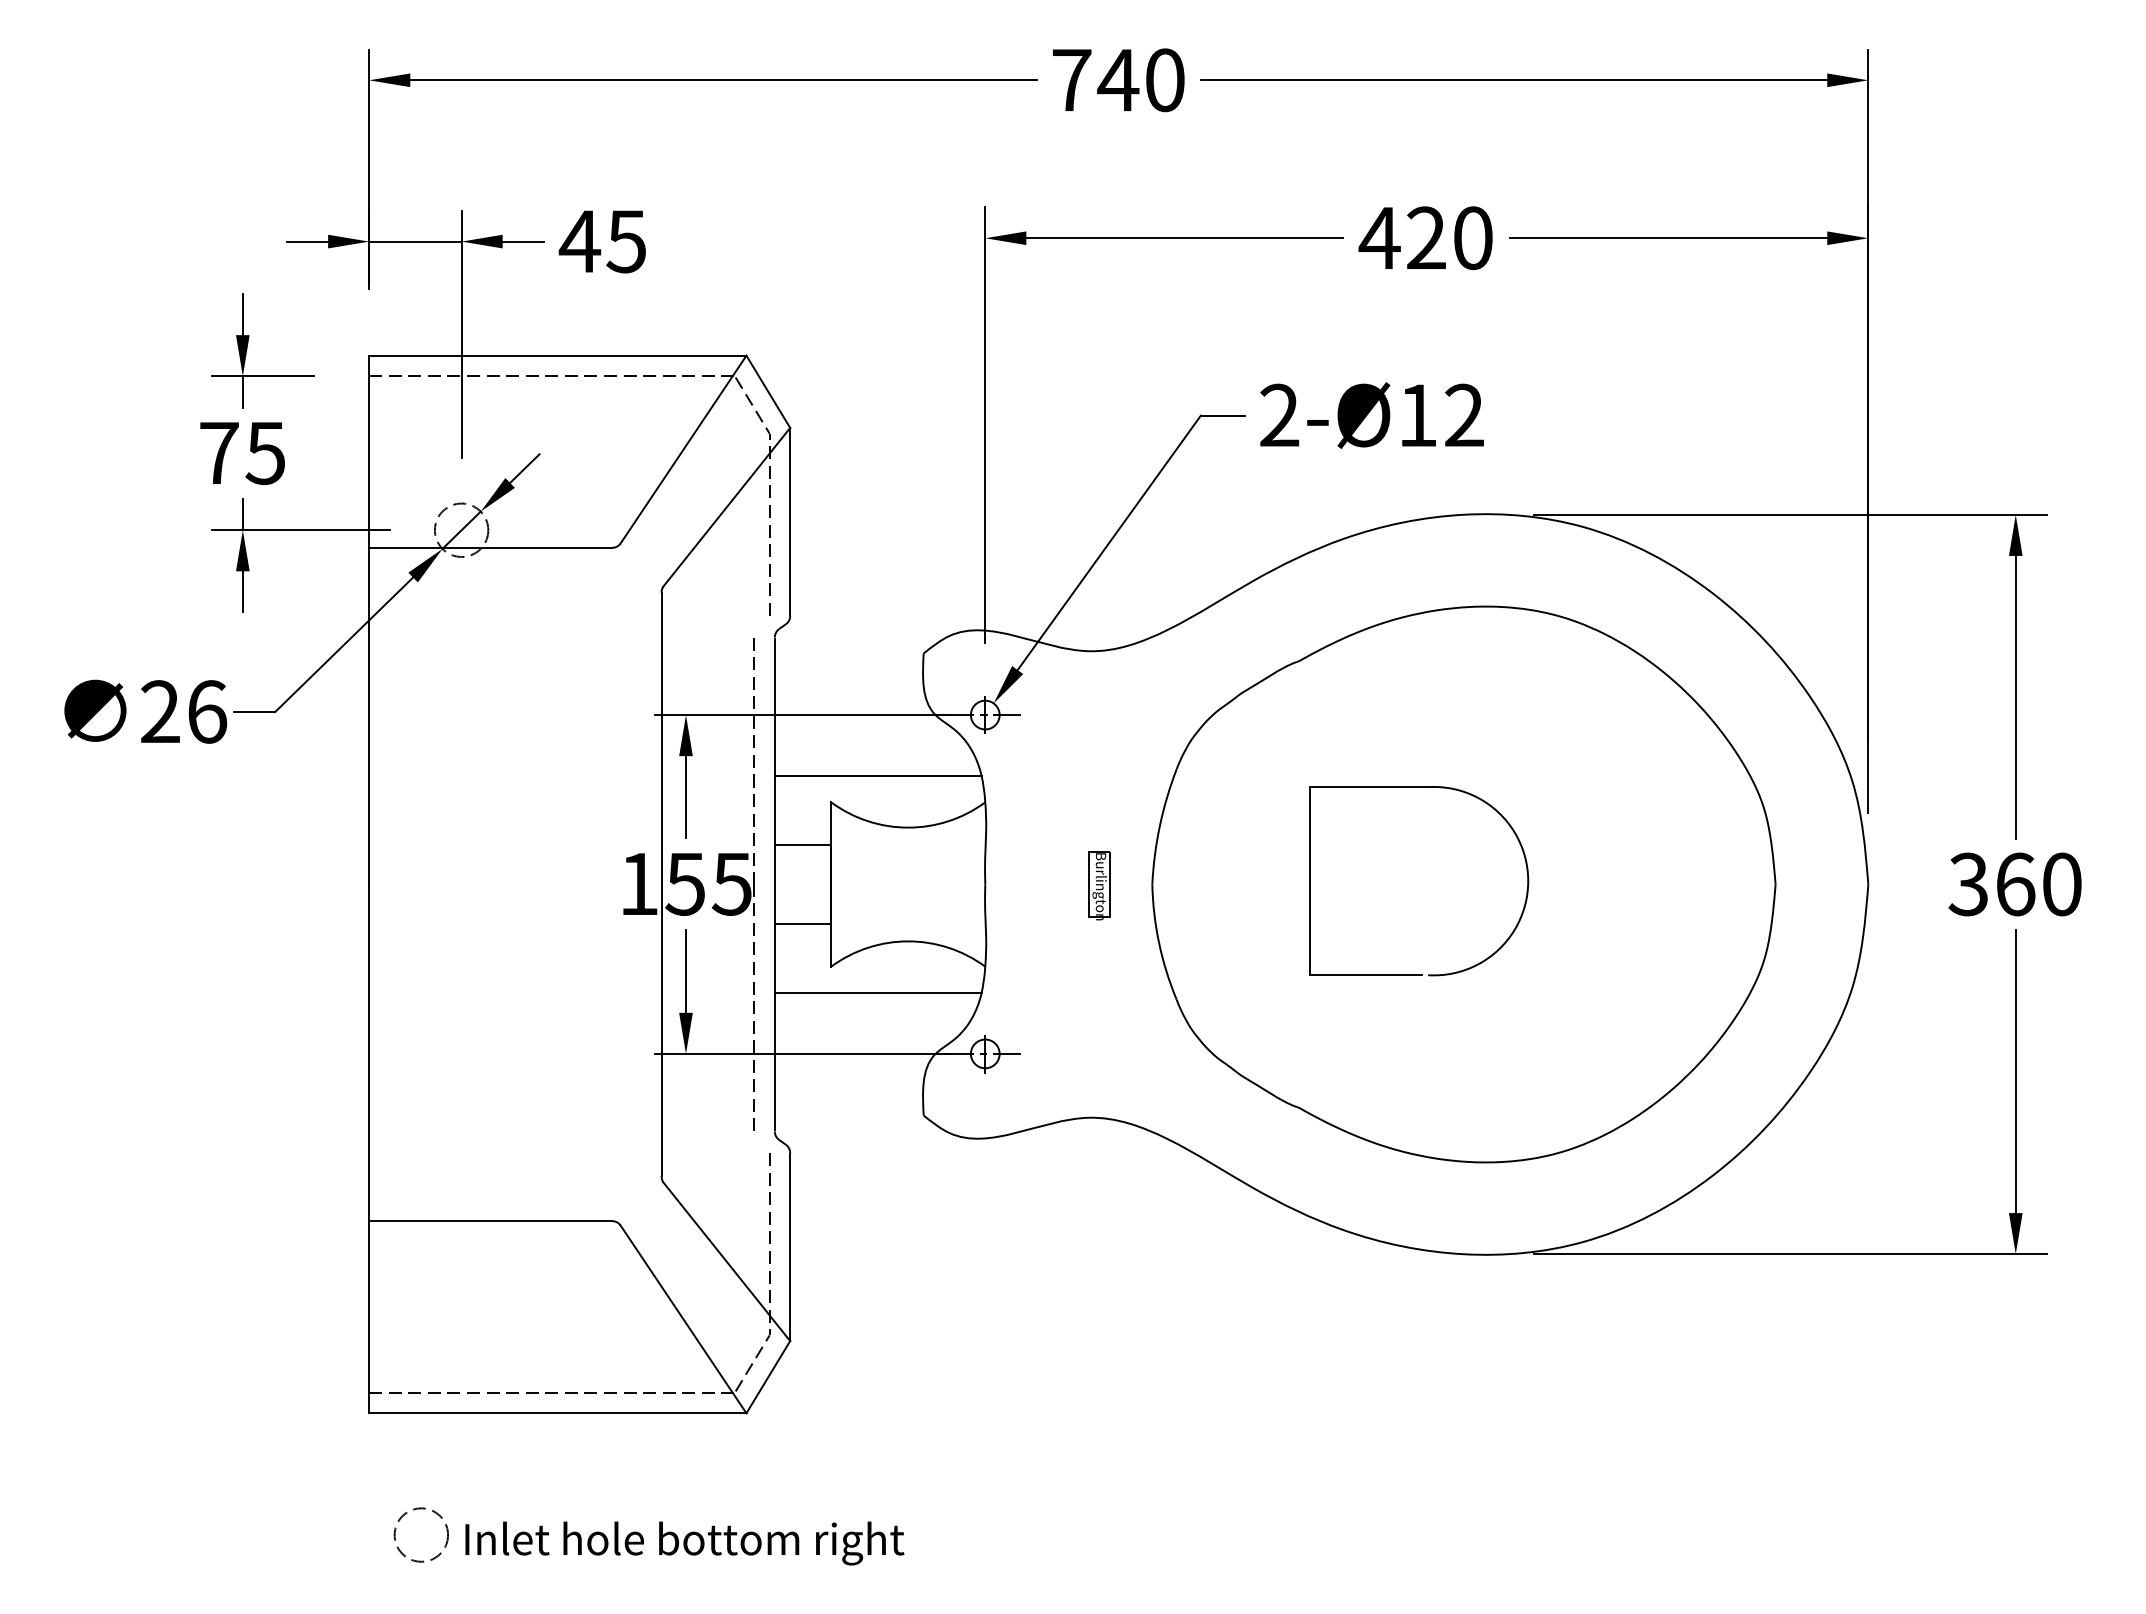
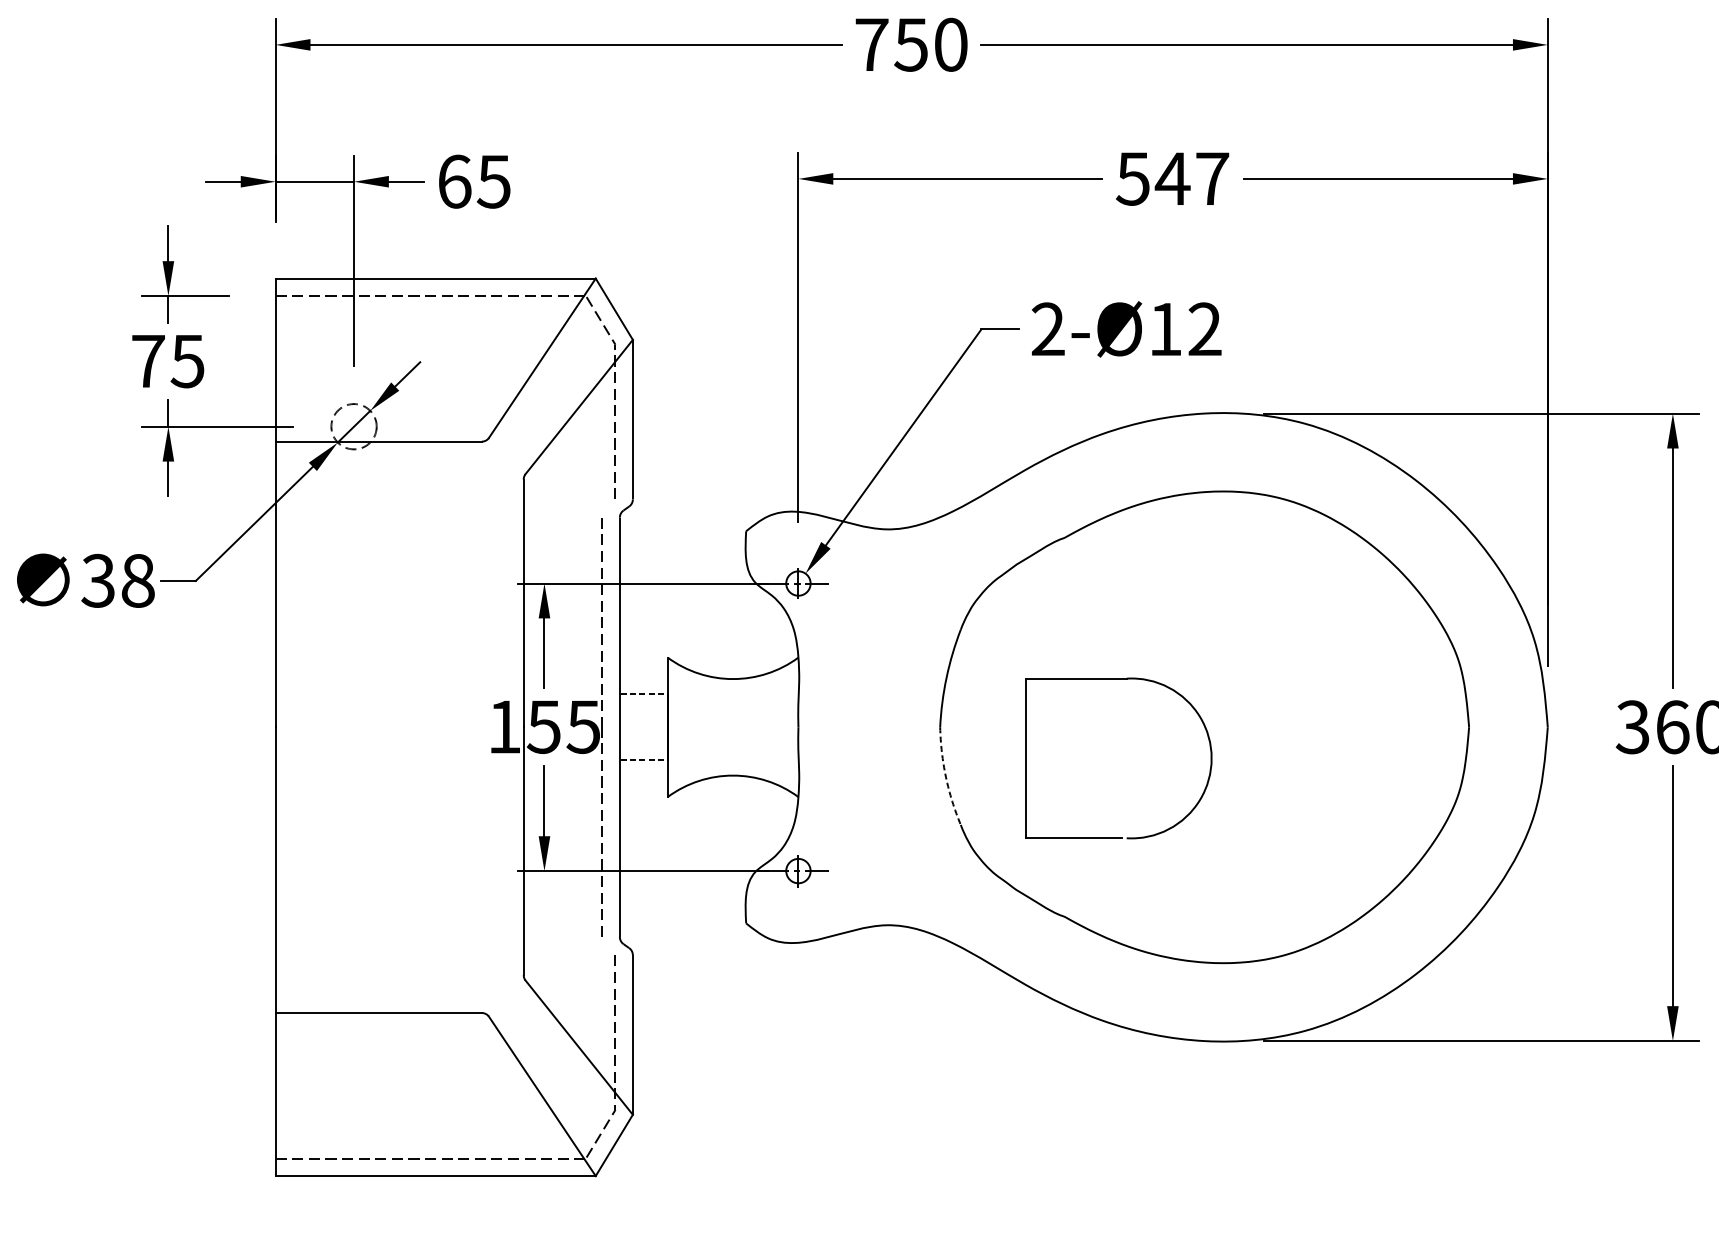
text: (1118, 80) -> (911, 45), 740 -> 750
text: (1425, 238) -> (1172, 179), 420 -> 547
text: (579, 241) -> (454, 181), 45 -> 65
text: (183, 711) -> (118, 580), 26 -> 38
line: (877, 775) -> (706, 634), removed
line: (803, 845) -> (644, 694), solid -> dashed
part: (1099, 885) -> (895, 728), removed
line: (803, 923) -> (644, 760), solid -> dashed
arc: (1159, 943) -> (946, 777), solid -> dashed
part: (1419, 974) -> (1119, 837), moved
line: (877, 993) -> (706, 819), removed

